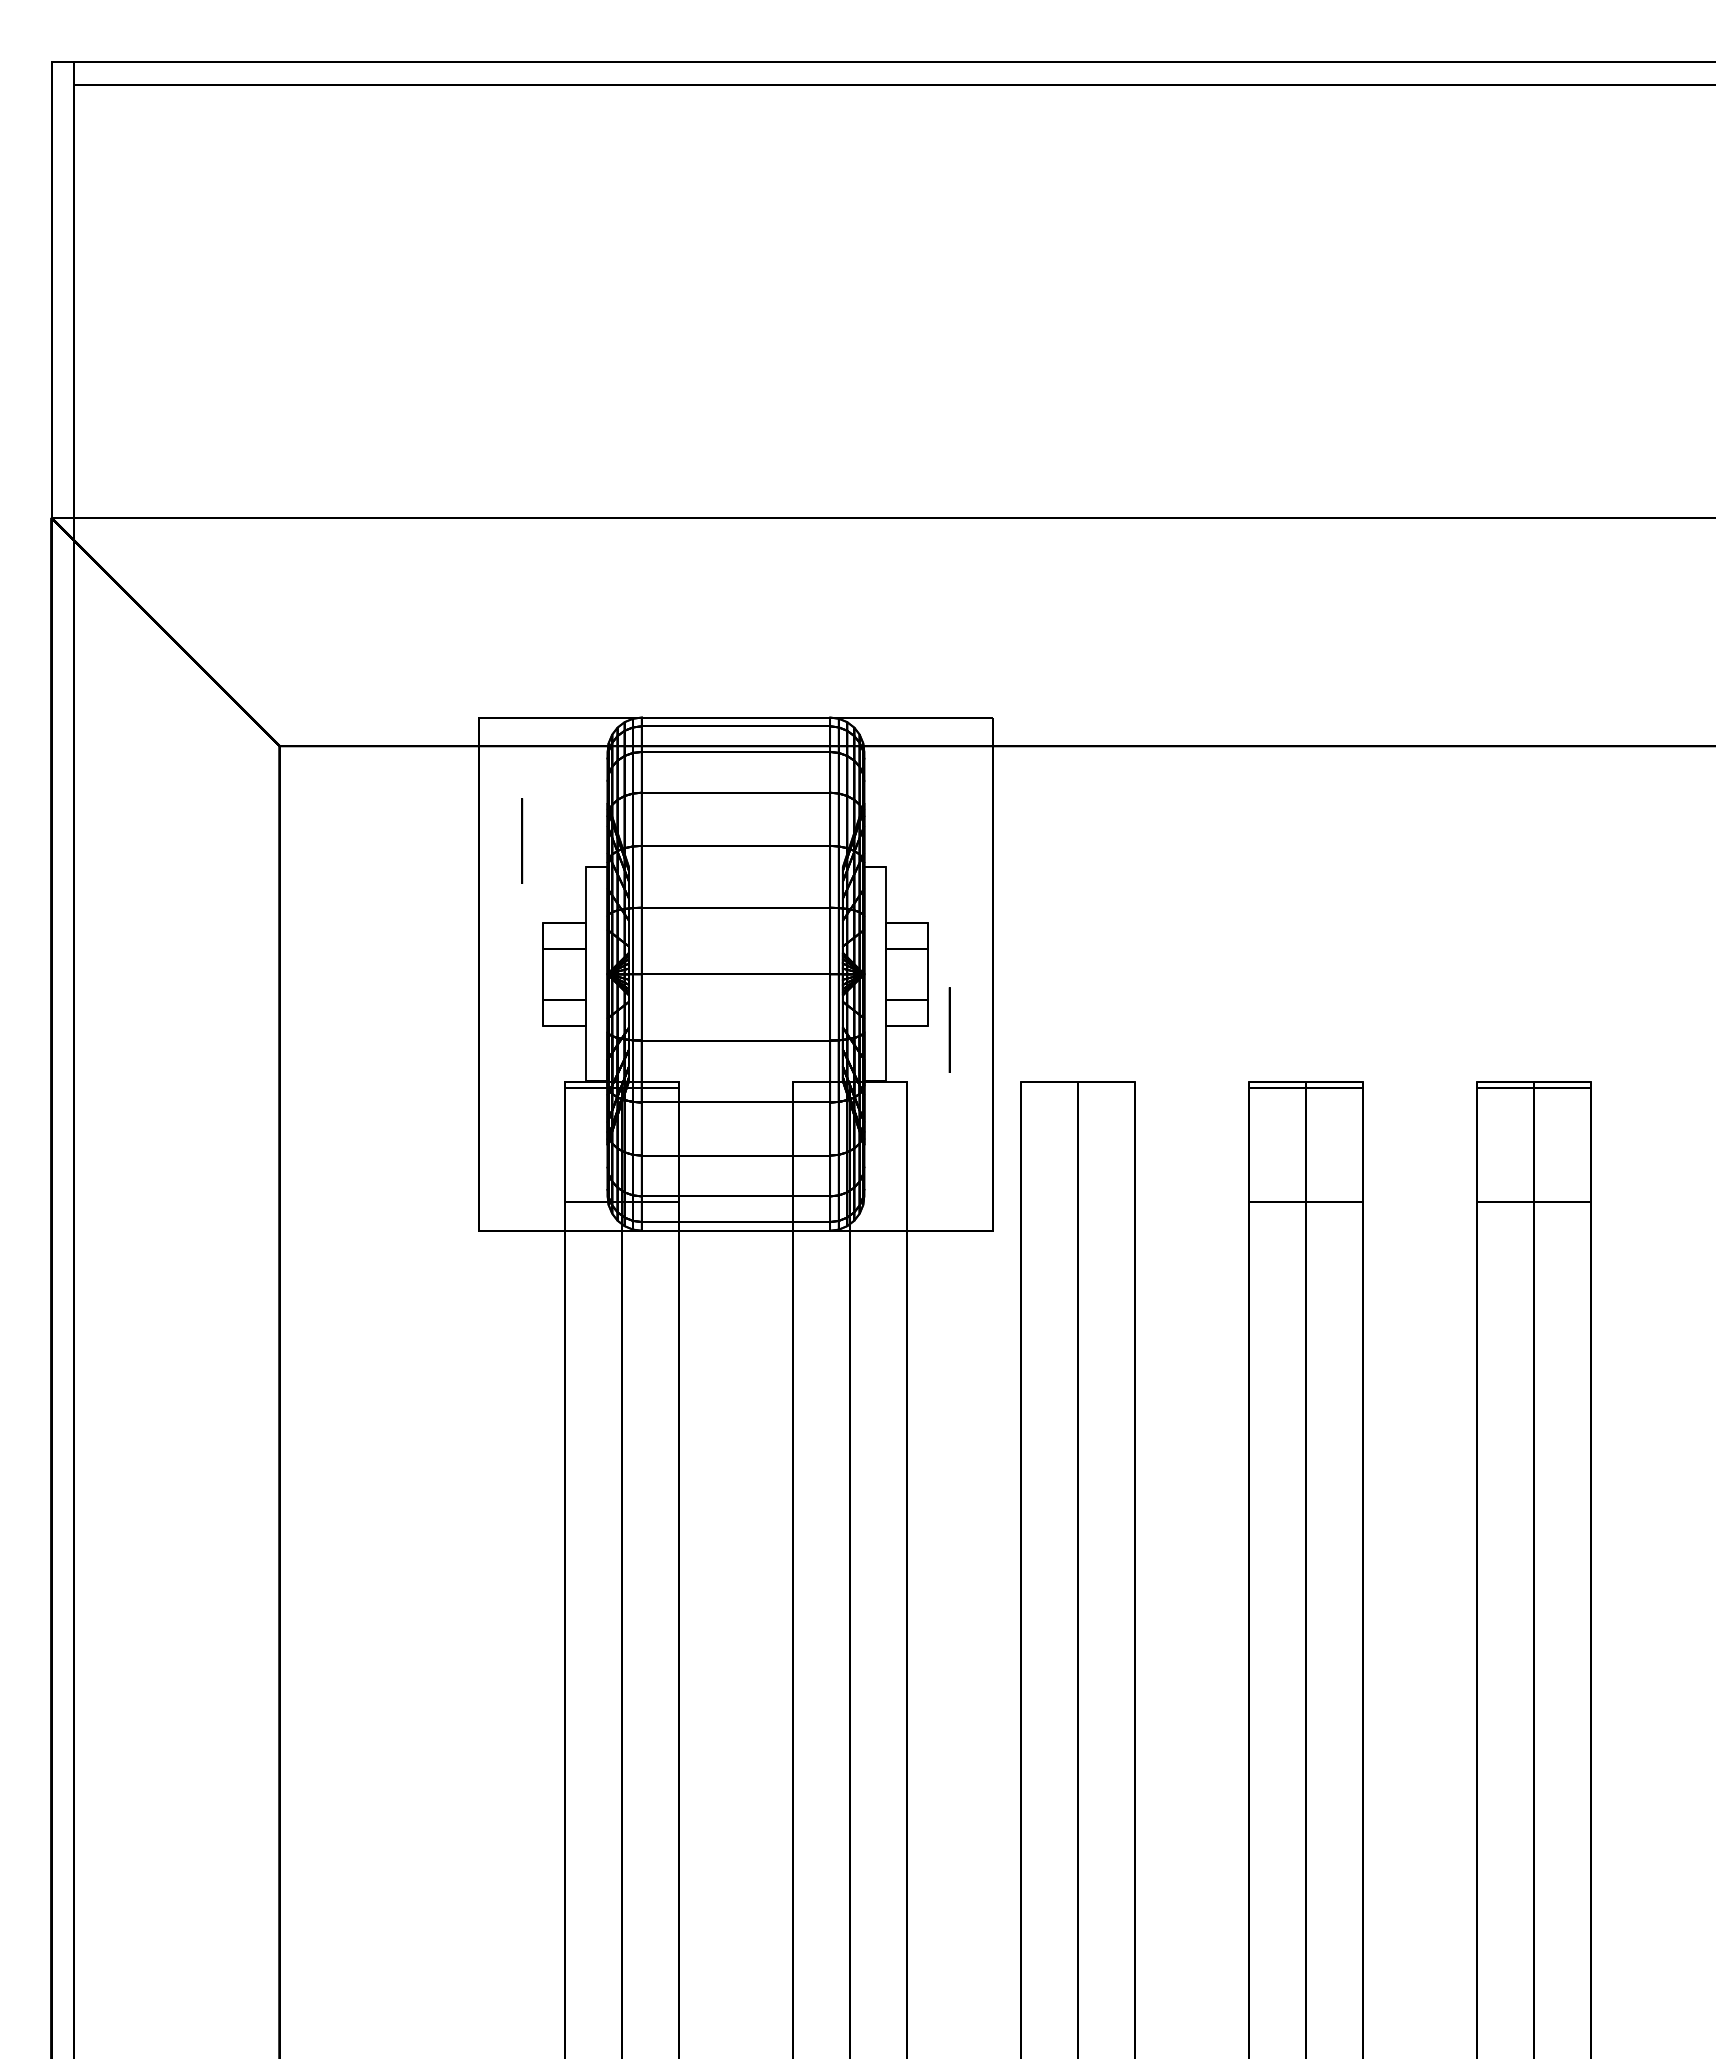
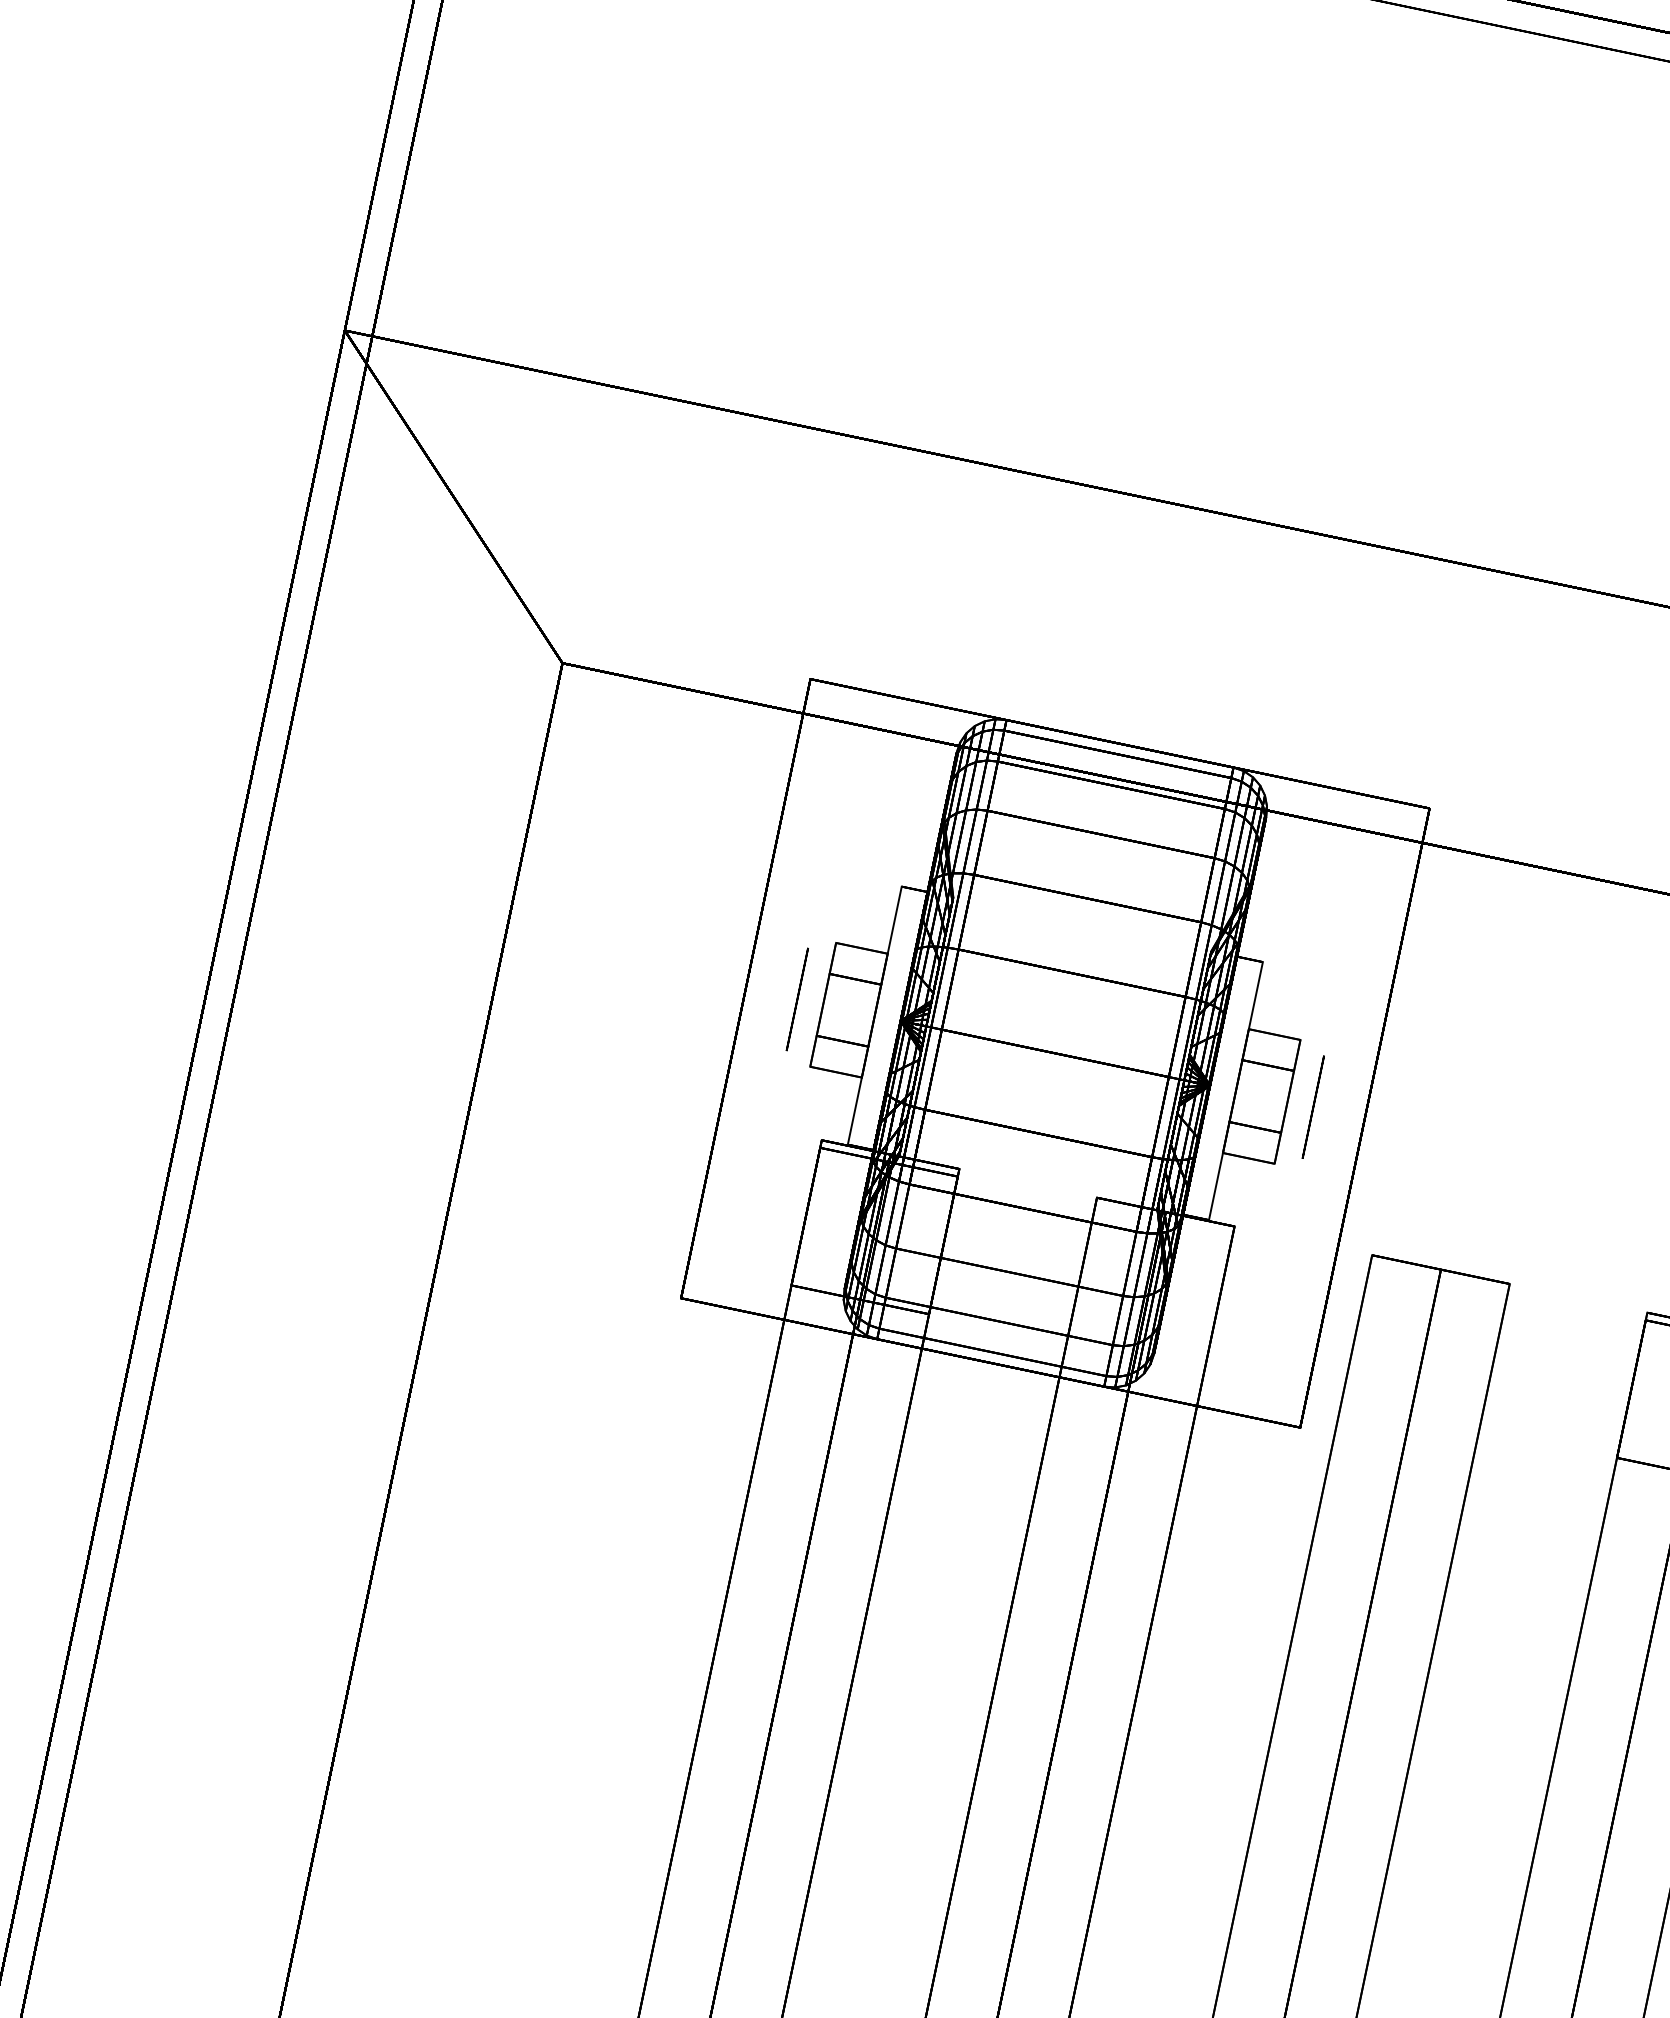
circle: (522, 840) -> (798, 998), moved
circle: (949, 1029) -> (1313, 1106), moved

